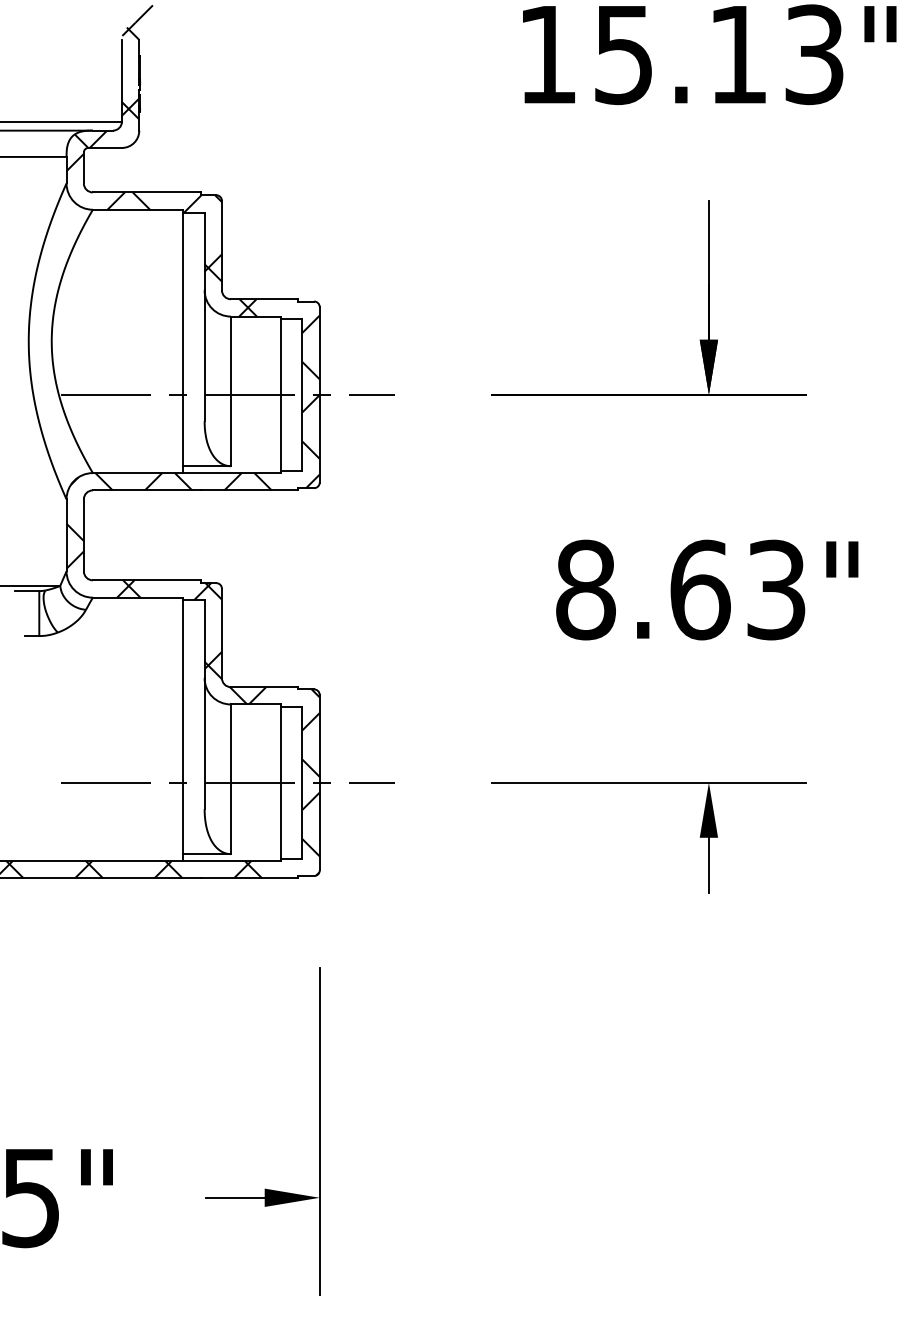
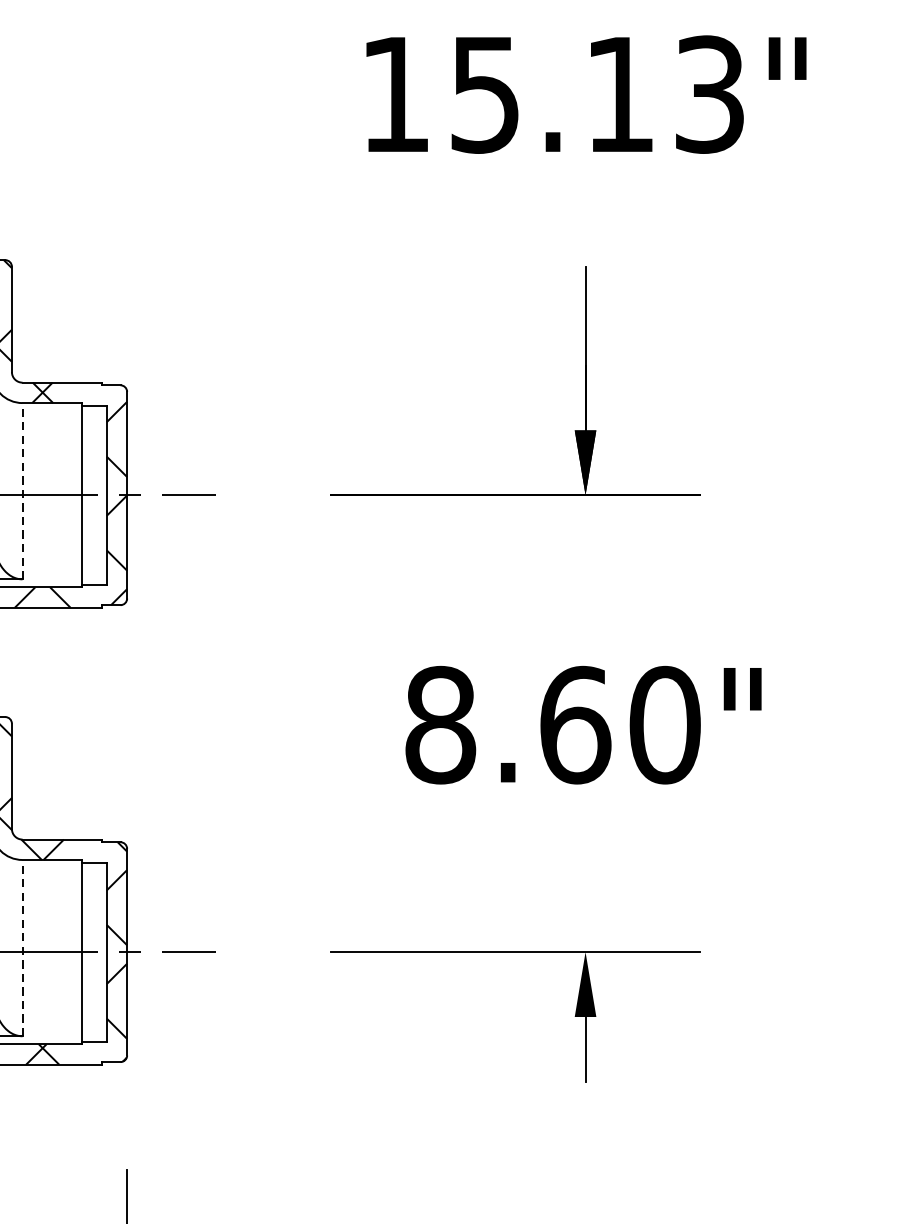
line: (230, 391) -> (22, 491), solid -> dashed
text: (776, 589) -> (665, 724), 8.63" -> 8.60"
line: (230, 779) -> (22, 948), solid -> dashed

